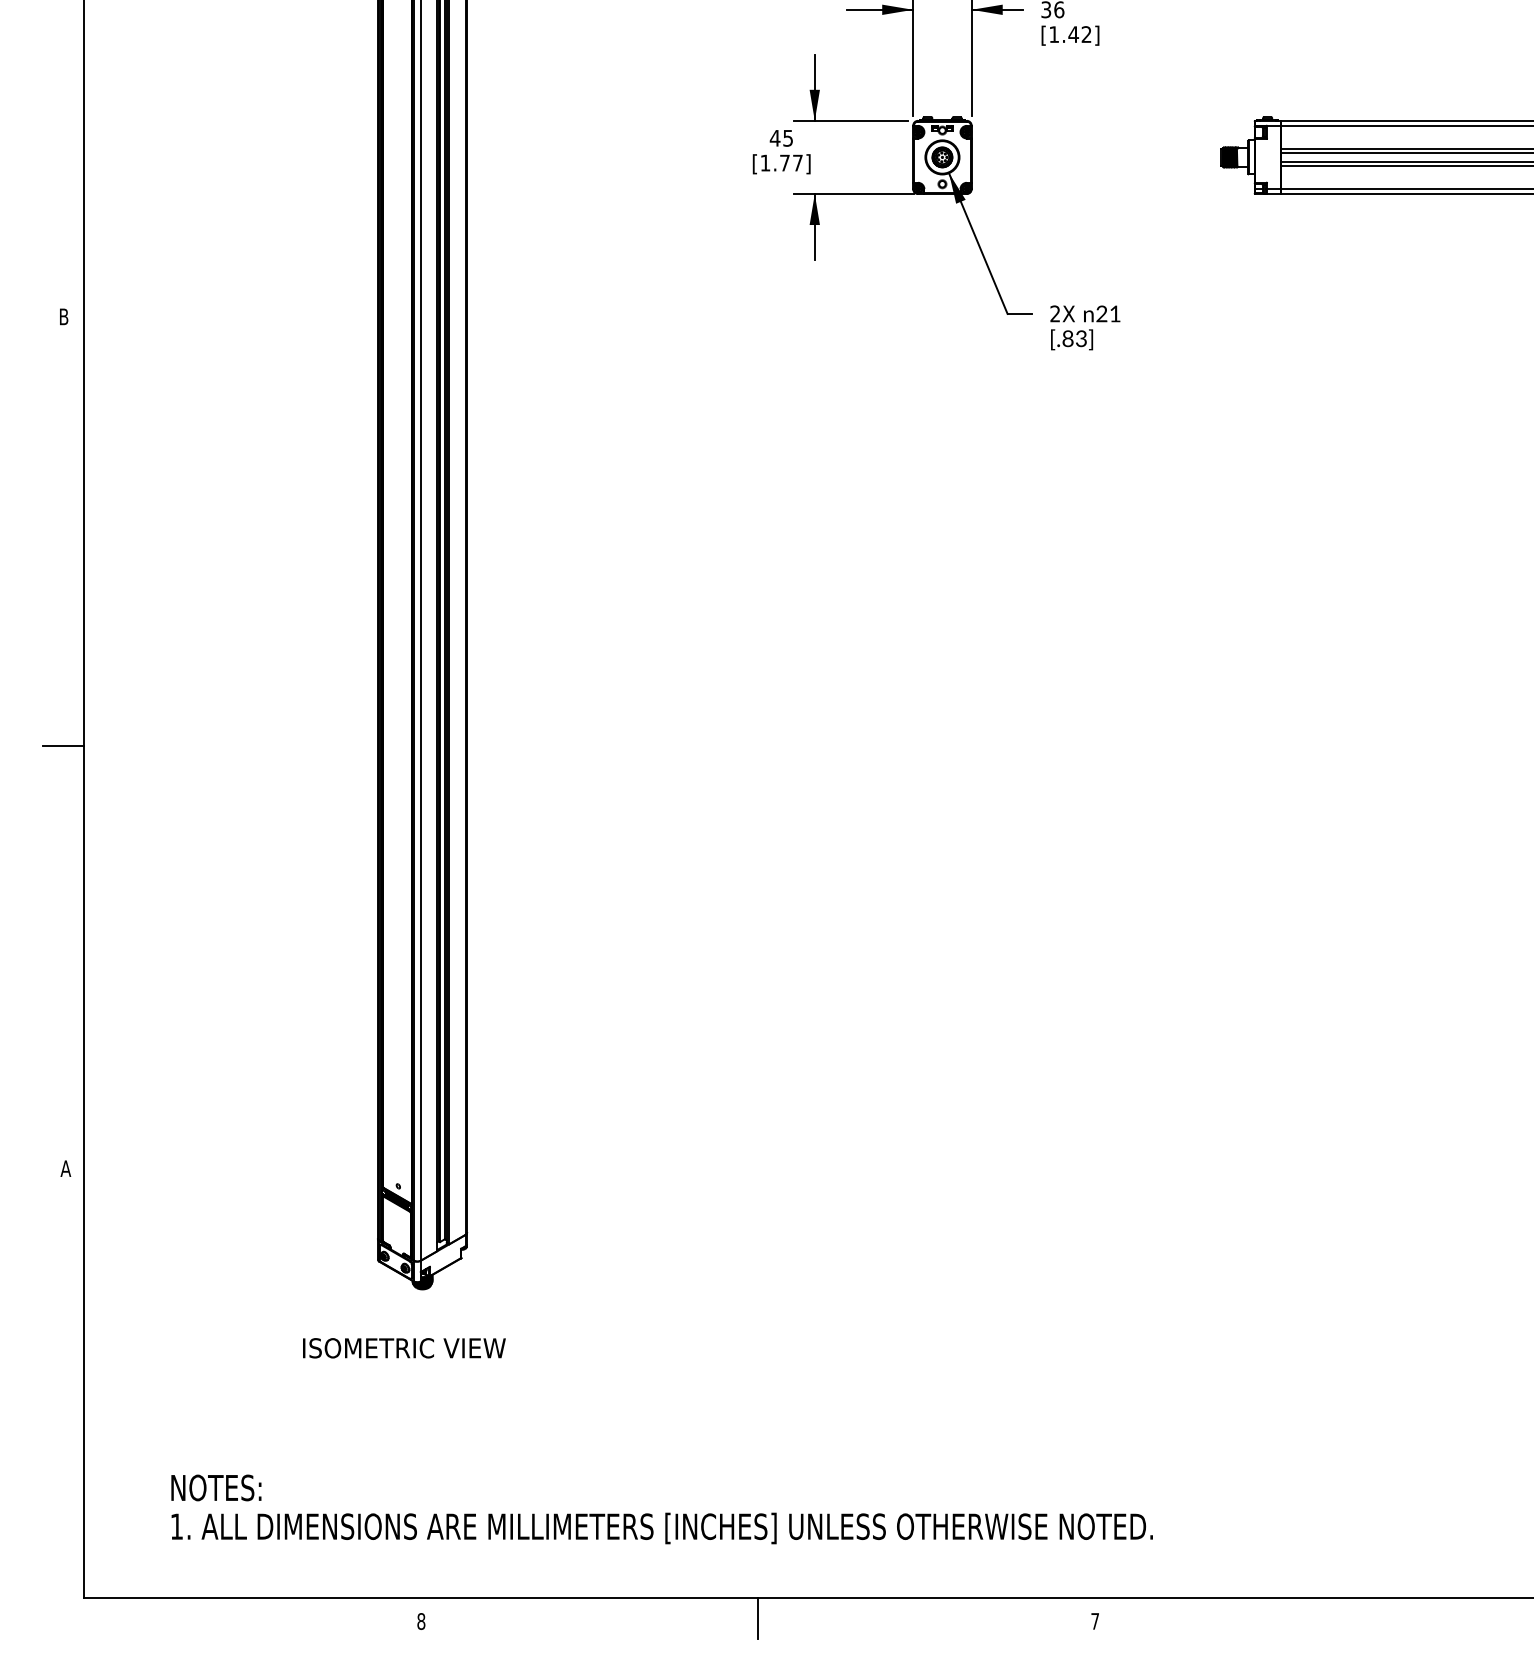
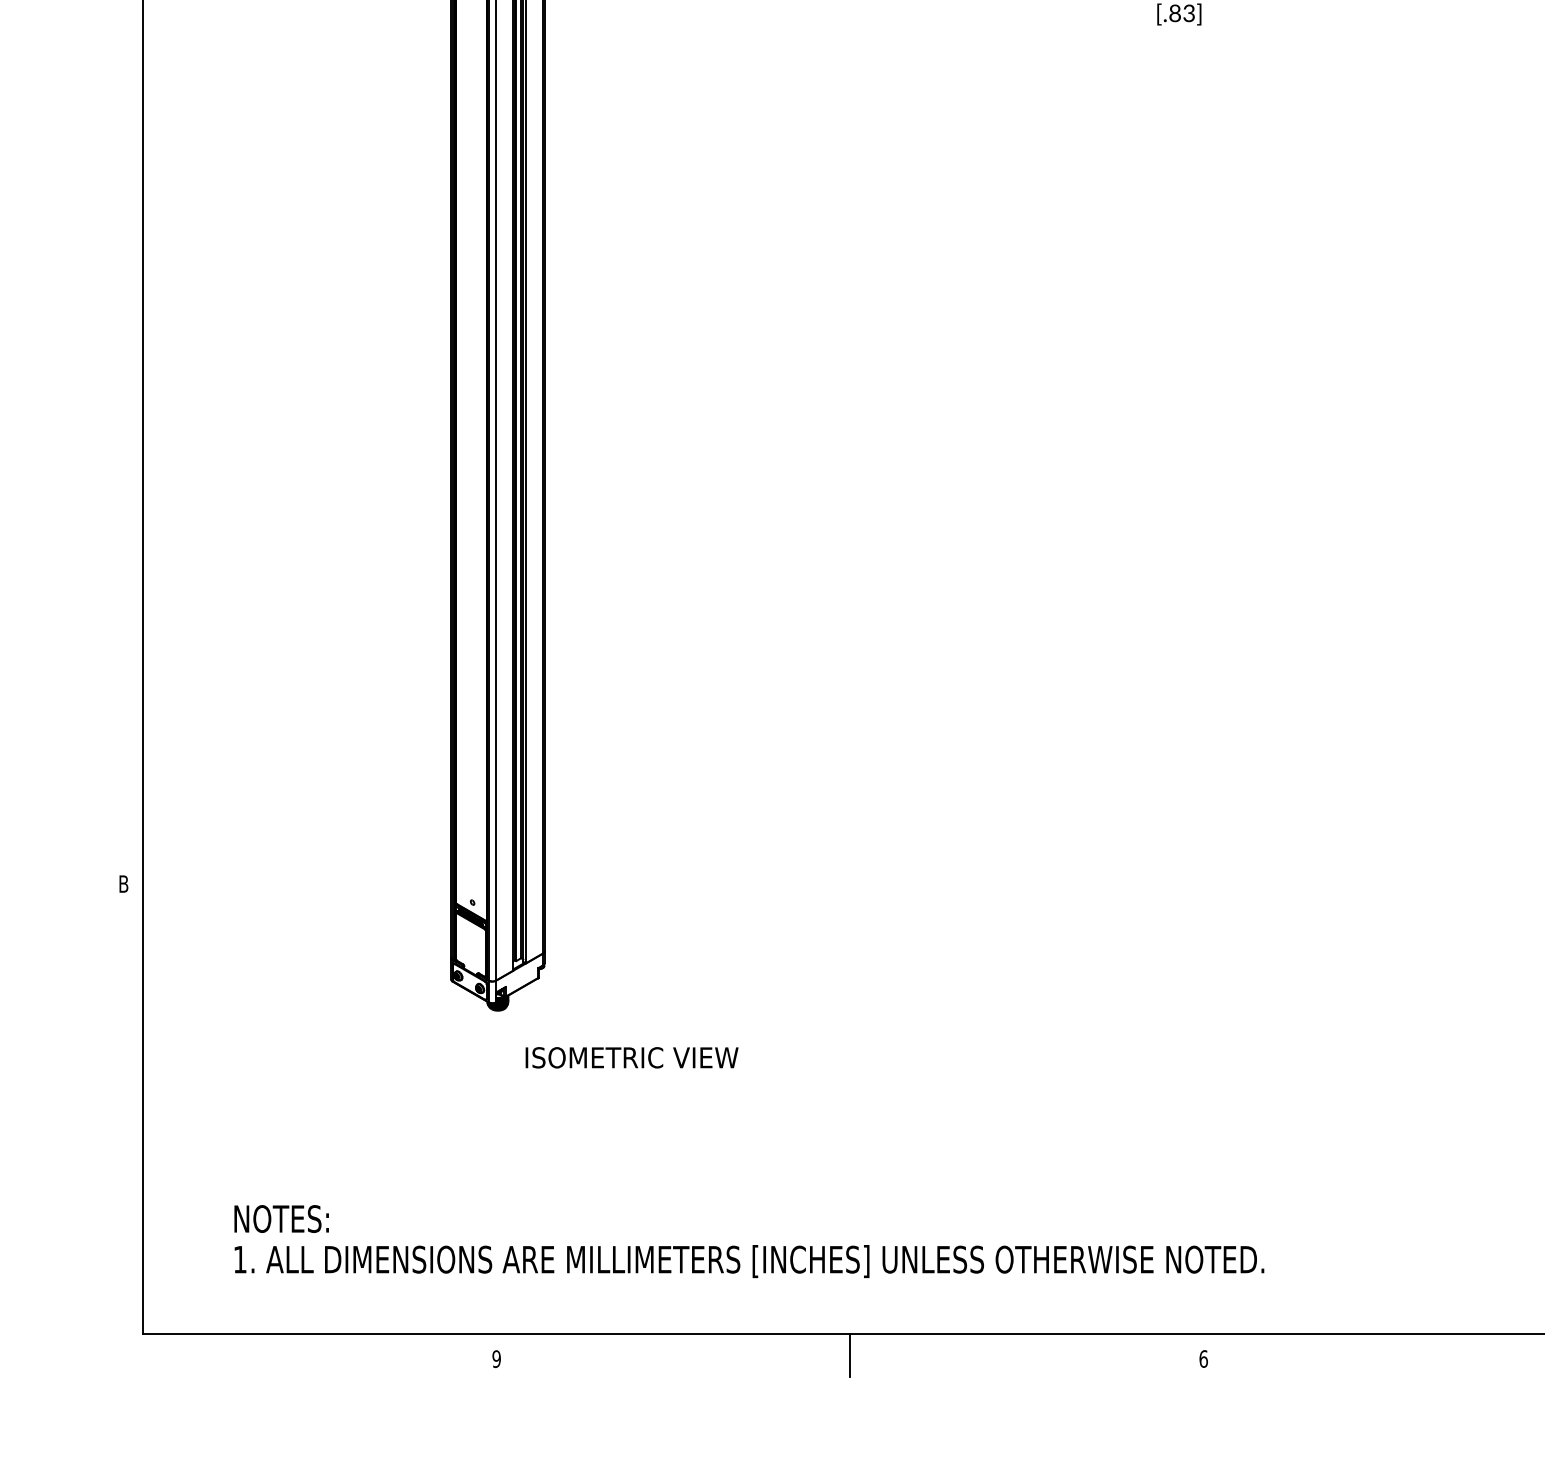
line: (63, 745) -> (121, 440), removed
text: (65, 1168) -> (123, 883), A -> B
text: (404, 1348) -> (632, 1058), moved
text: (1095, 1620) -> (1203, 1358), 7 -> 6
text: (421, 1621) -> (496, 1359), 8 -> 9

